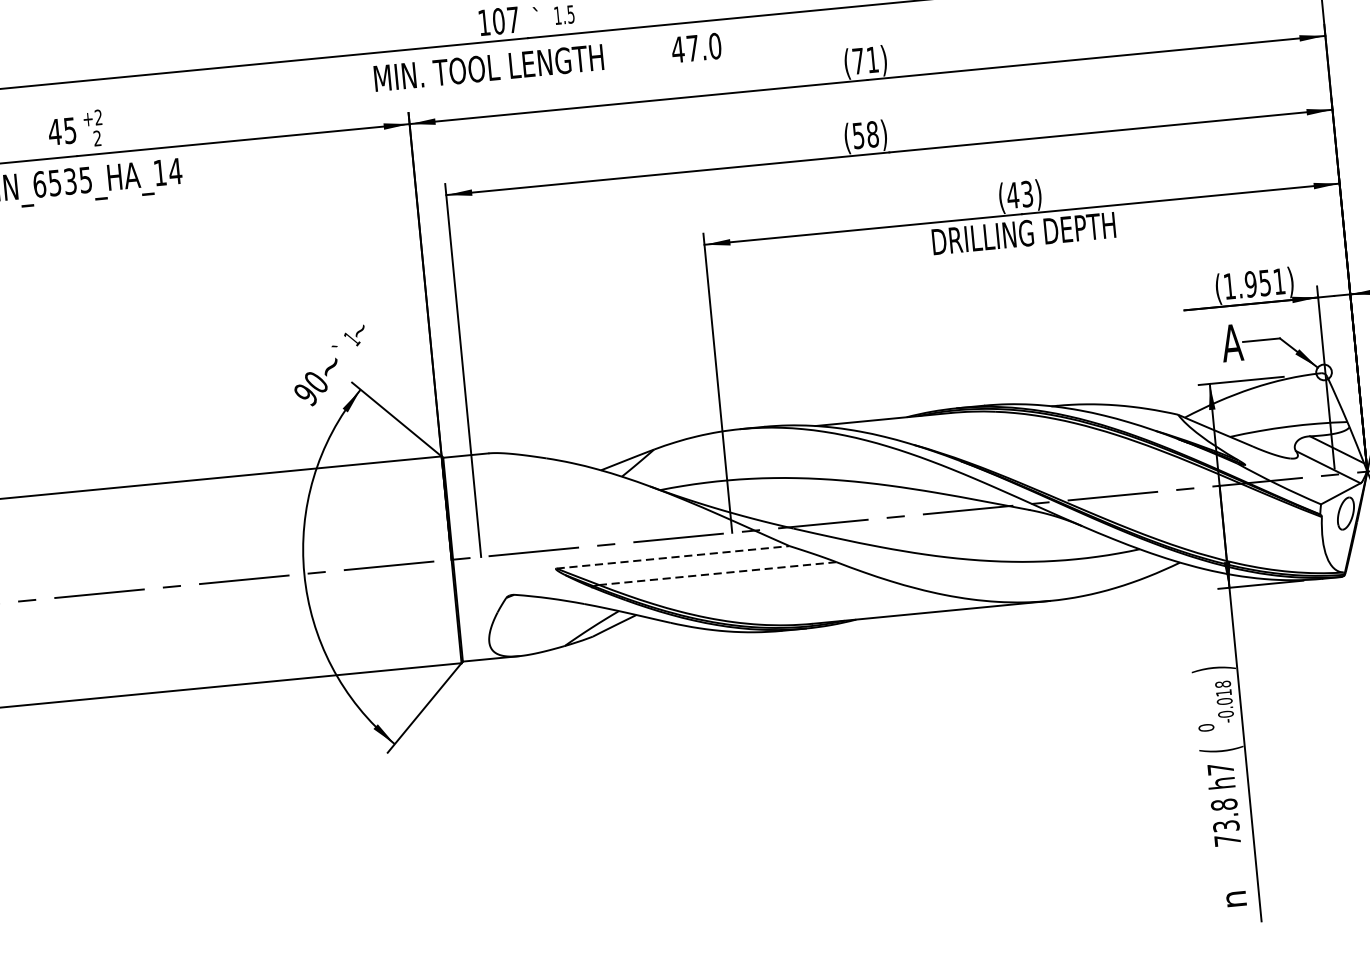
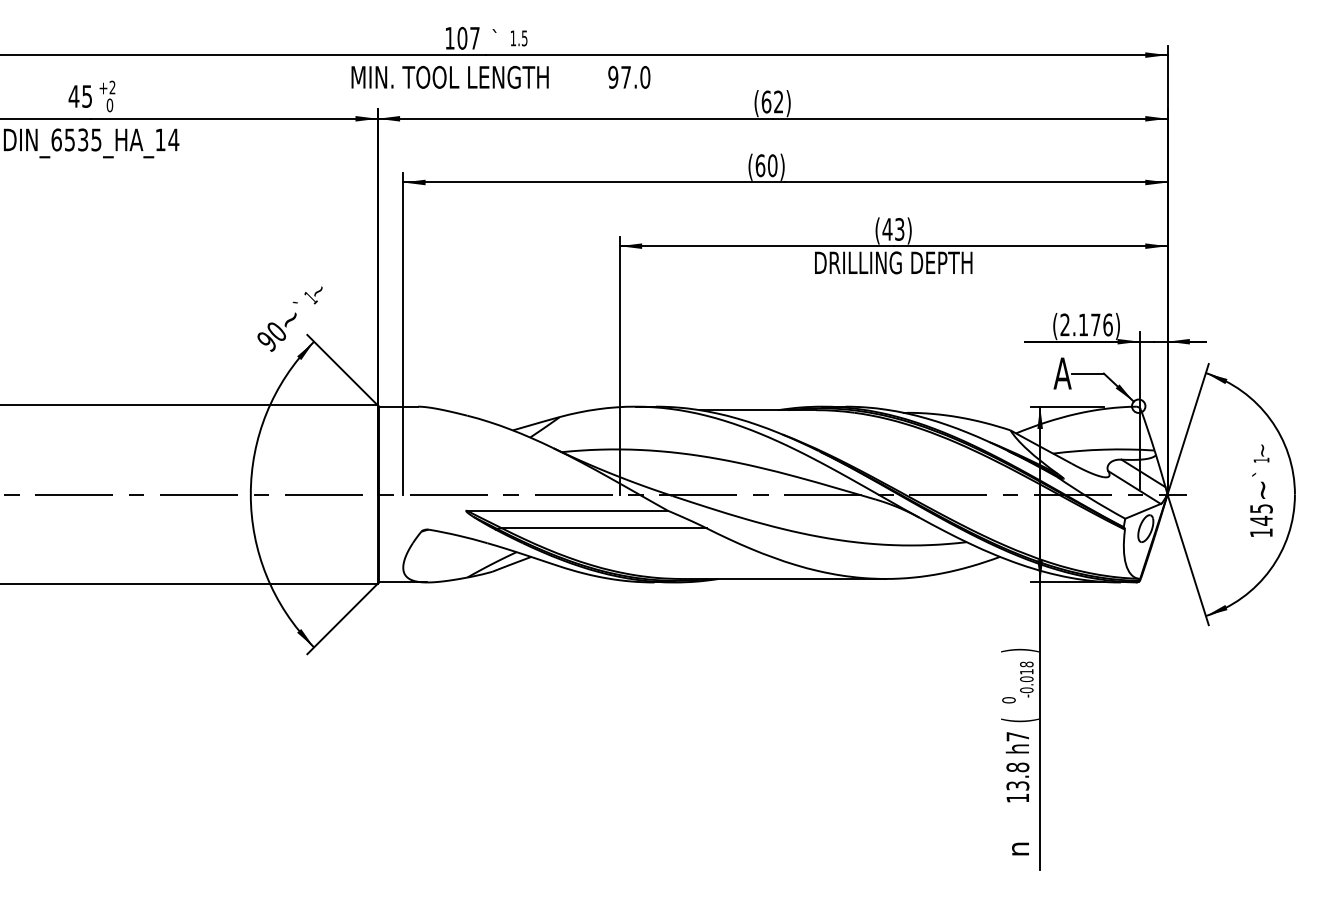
text: (678, 49) -> (613, 77), 47.0 -> 97.0
text: (865, 59) -> (772, 101), (71) -> (62)
text: (865, 134) -> (766, 165), (58) -> (60)
text: (97, 138) -> (109, 105), 2 -> 0
text: (1254, 283) -> (1086, 324), (1.951) -> (2.176)
line: (673, 557) -> (567, 510), dashed -> solid
line: (717, 573) -> (603, 528), dashed -> solid
text: (1227, 839) -> (1017, 797), 73.8 -> 13.8

